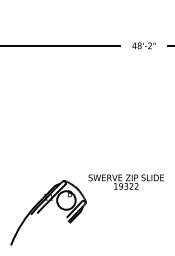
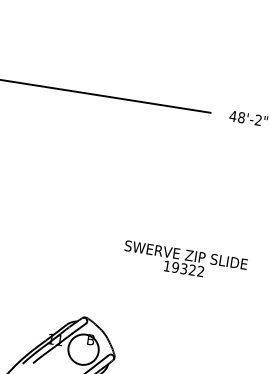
text: (125, 181) -> (184, 260), moved

